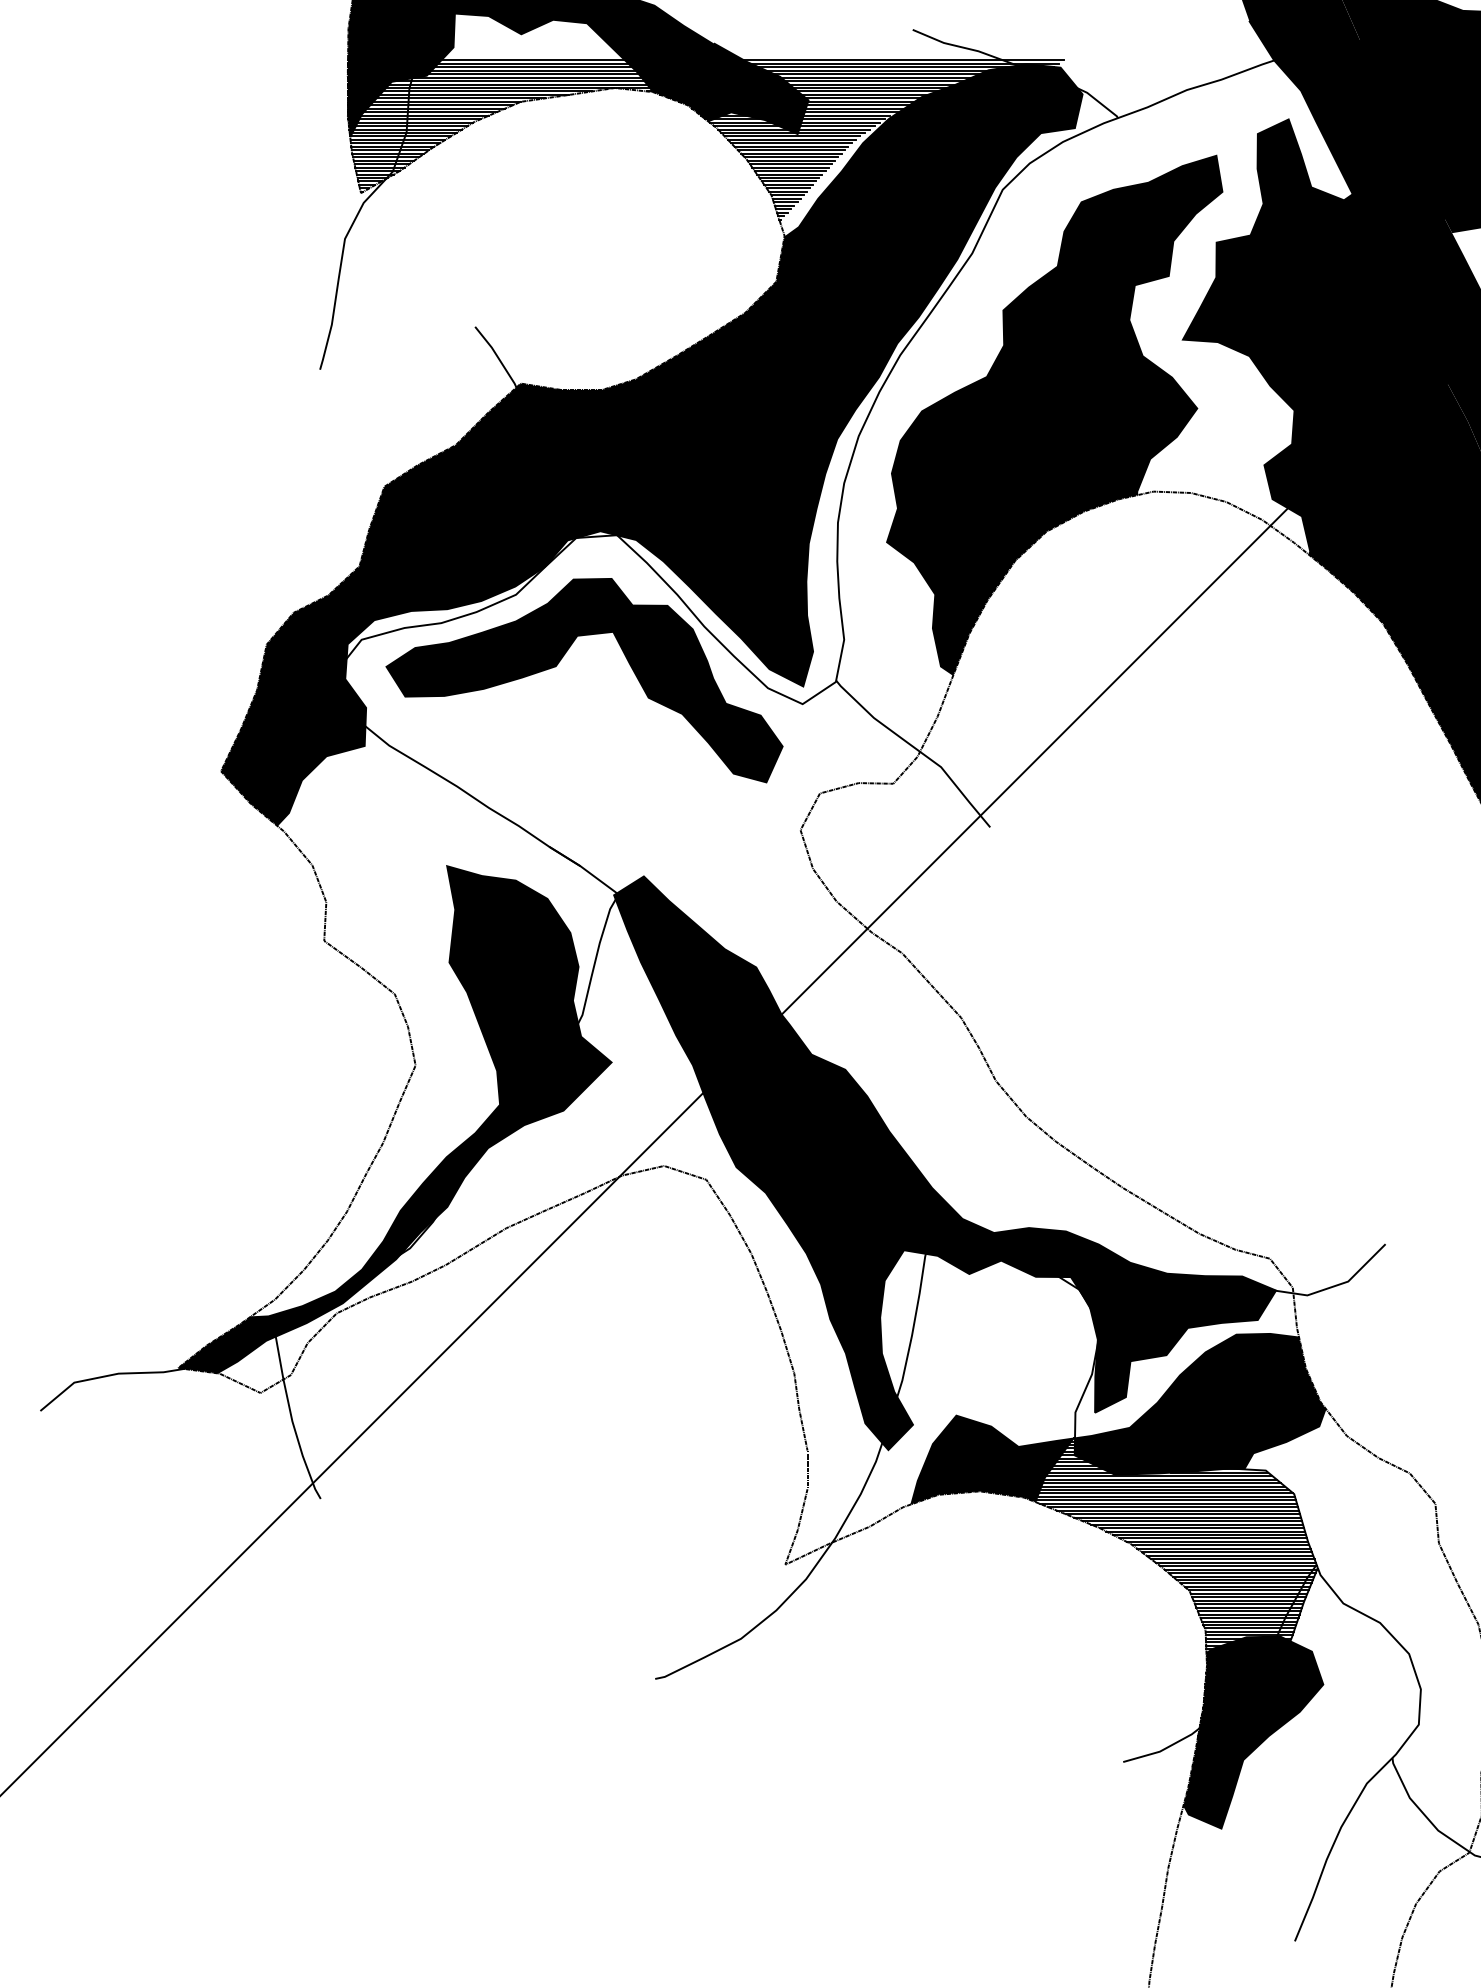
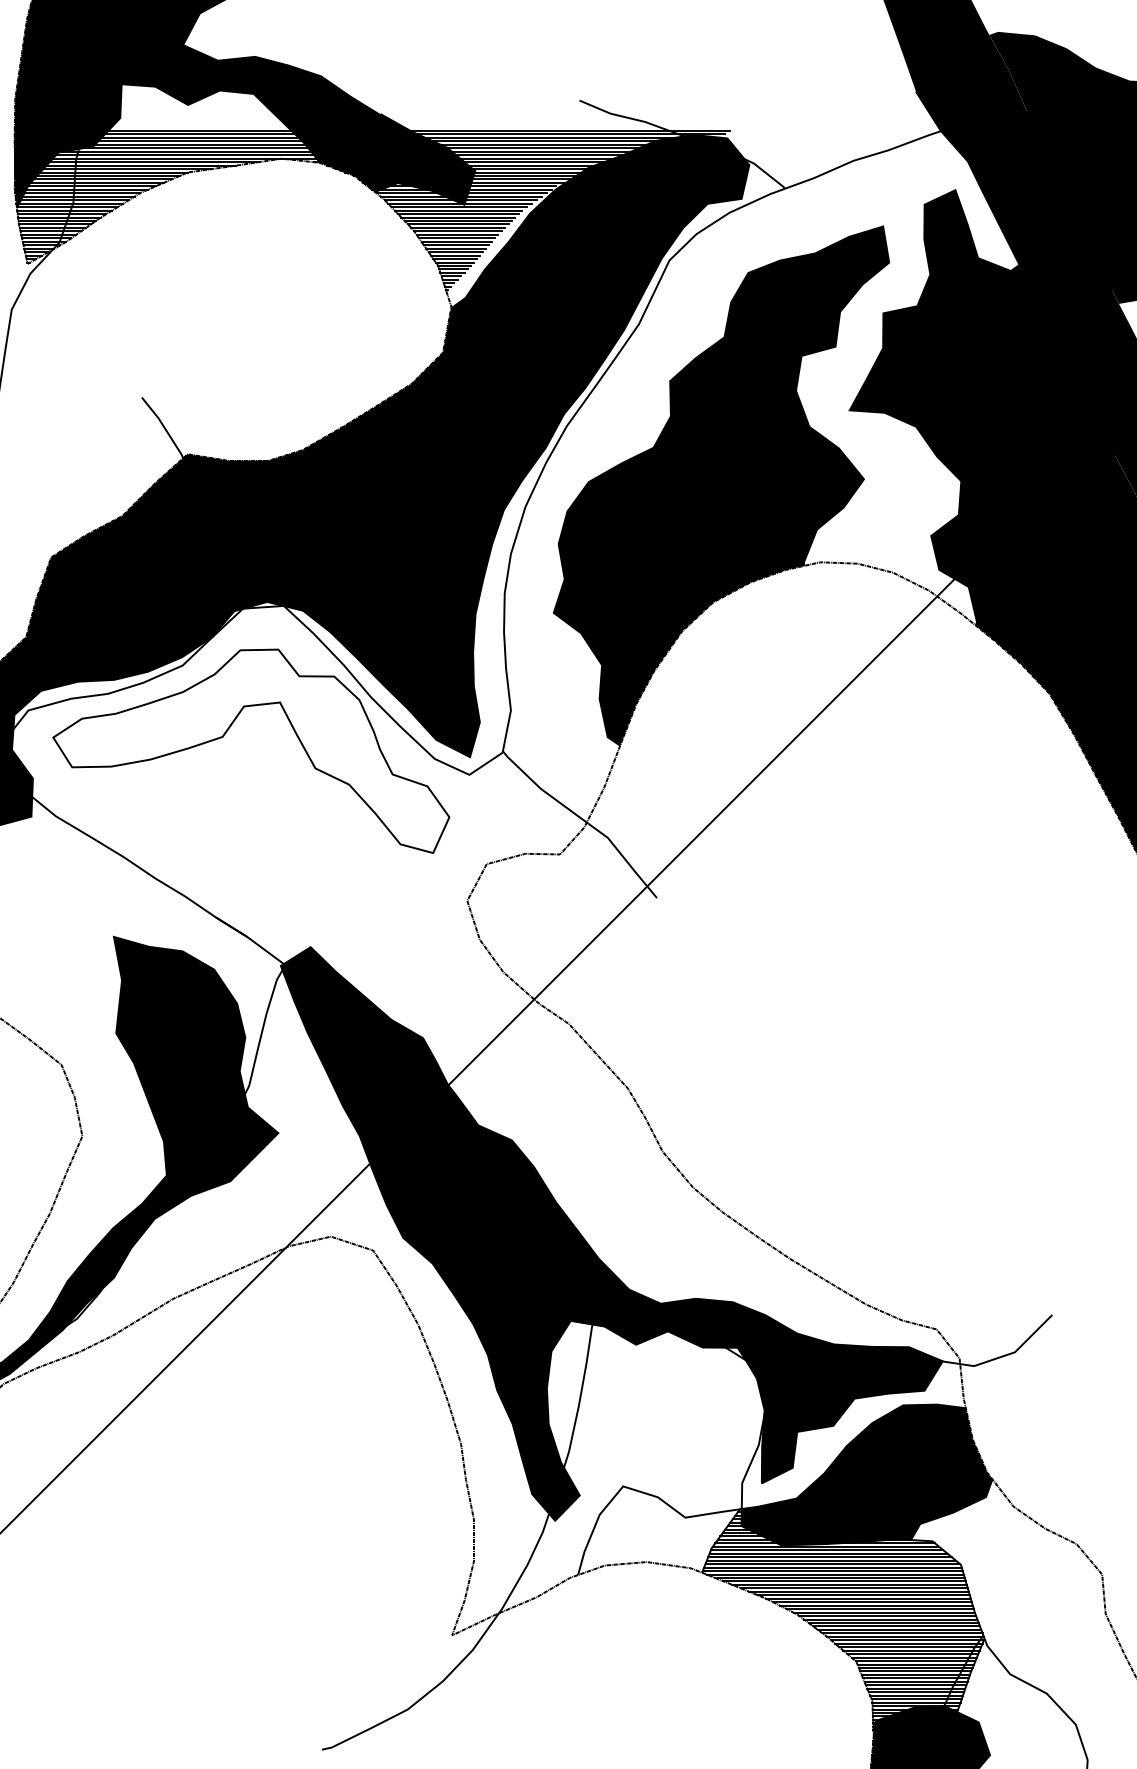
fill: (584, 680) -> (251, 751), removed
fill: (992, 1459) -> (659, 1530), removed

